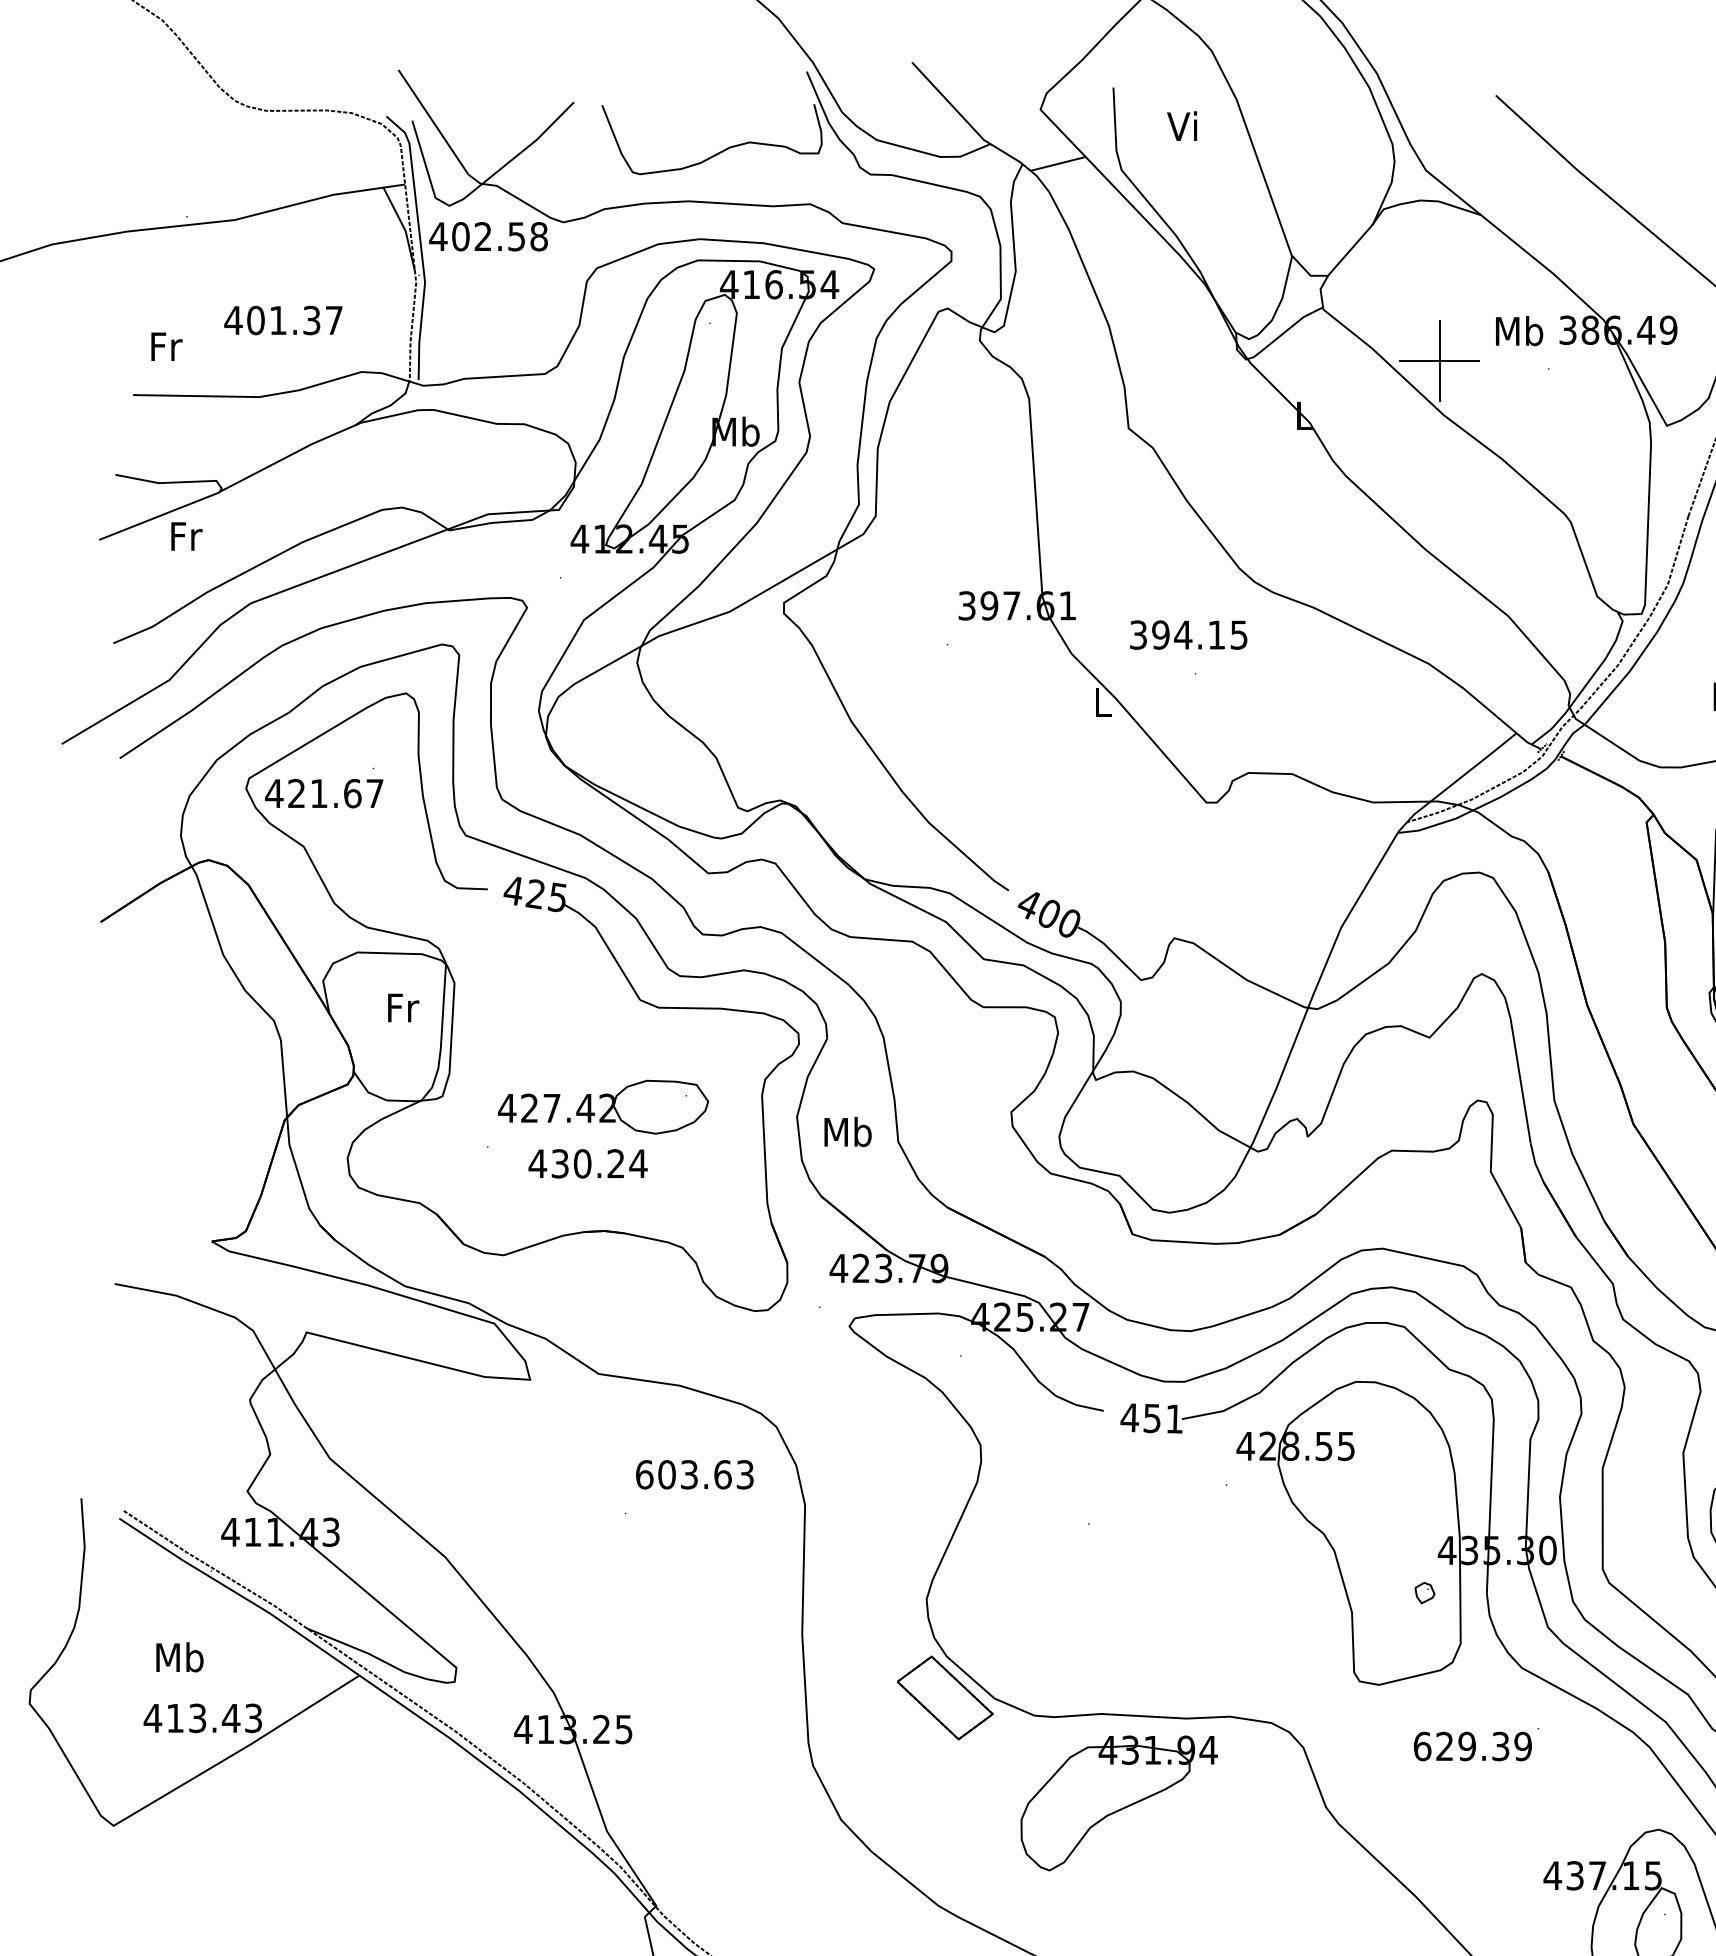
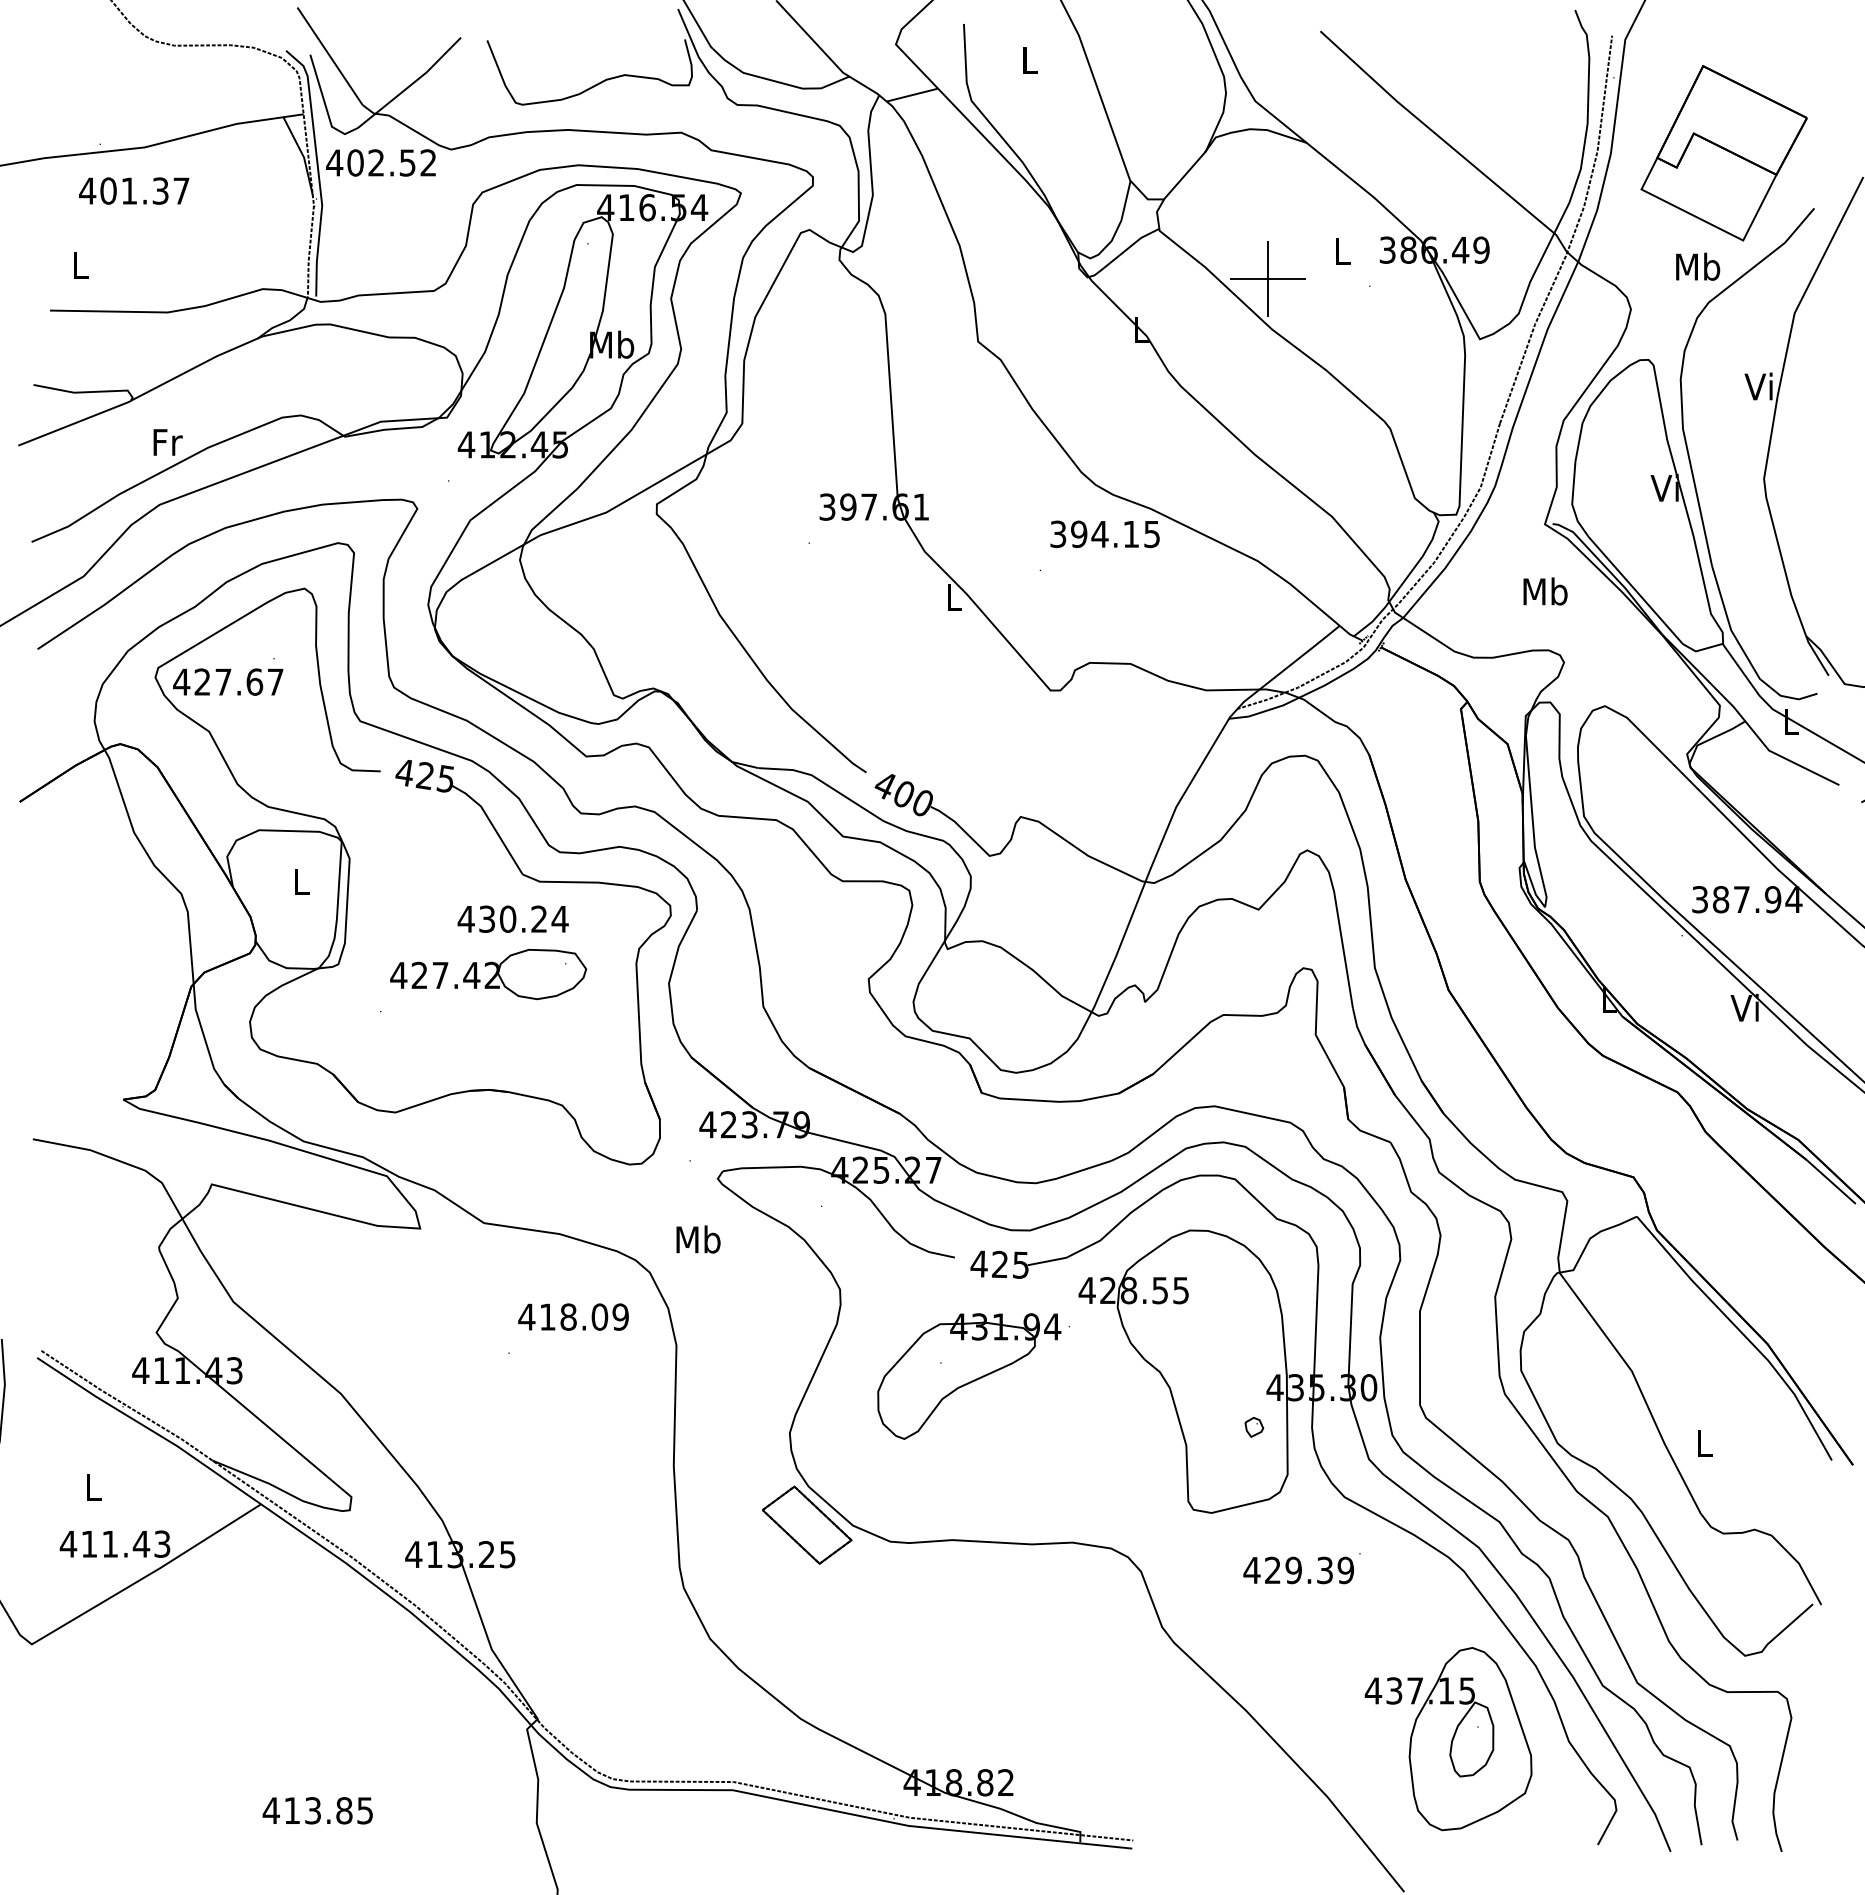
text: (1181, 125) -> (1027, 59), Vi -> L
text: (539, 236) -> (428, 162), 402.58 -> 402.52
text: (283, 319) -> (134, 190), moved
text: (1519, 330) -> (1342, 250), Mb -> L
text: (166, 346) -> (81, 265), Fr -> L
text: (186, 536) -> (167, 442), moved
text: (1188, 635) -> (1104, 534), moved
text: (319, 792) -> (223, 681), 421.67 -> 427.67
text: (402, 1007) -> (301, 881), Fr -> L
text: (848, 1131) -> (698, 1239), moved
text: (587, 1163) -> (512, 918), moved
text: (1162, 1418) -> (1009, 1264), 451 -> 425
text: (694, 1474) -> (573, 1316), 603.63 -> 418.09
text: (179, 1657) -> (93, 1487), Mb -> L
text: (197, 1717) -> (110, 1543), 413.43 -> 411.43
text: (1421, 1746) -> (1251, 1570), 629.39 -> 429.39
part: (1119, 1803) -> (969, 1376), moved

